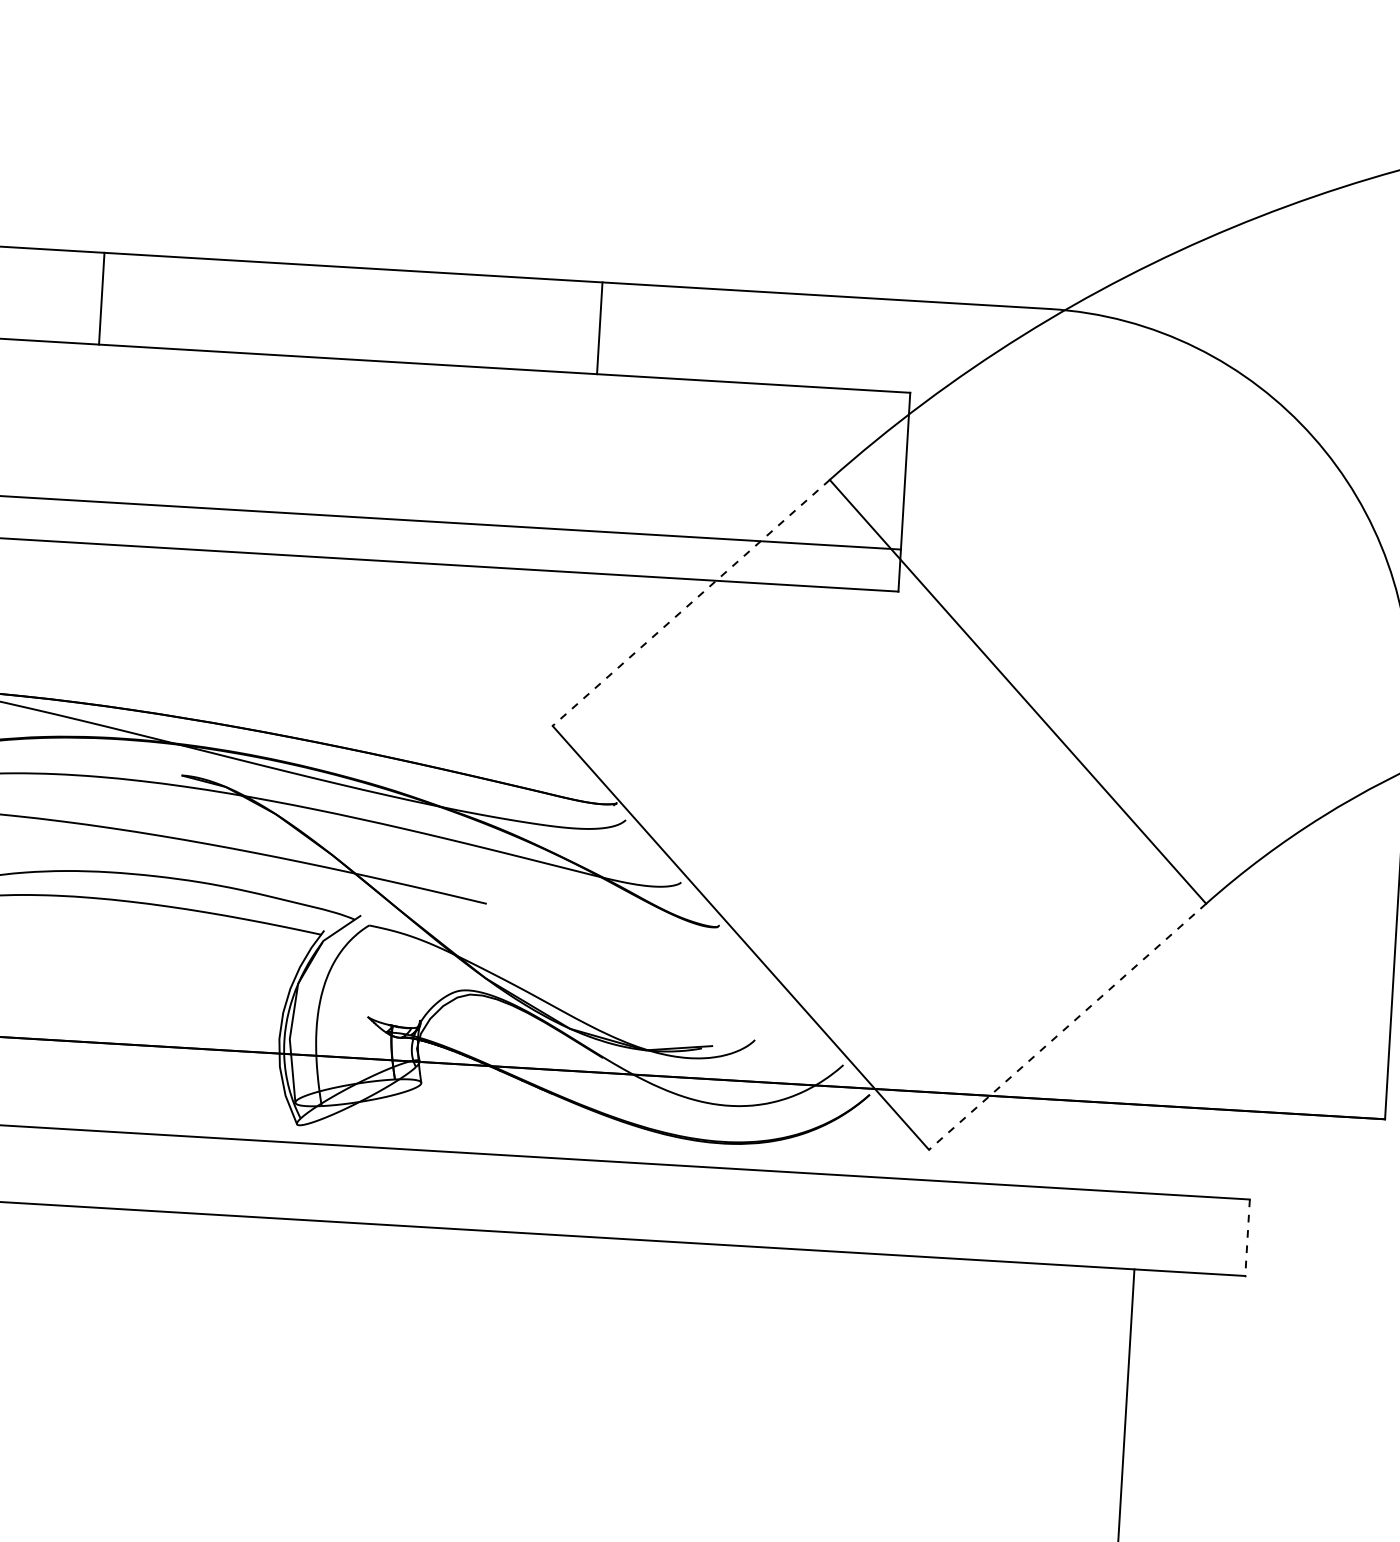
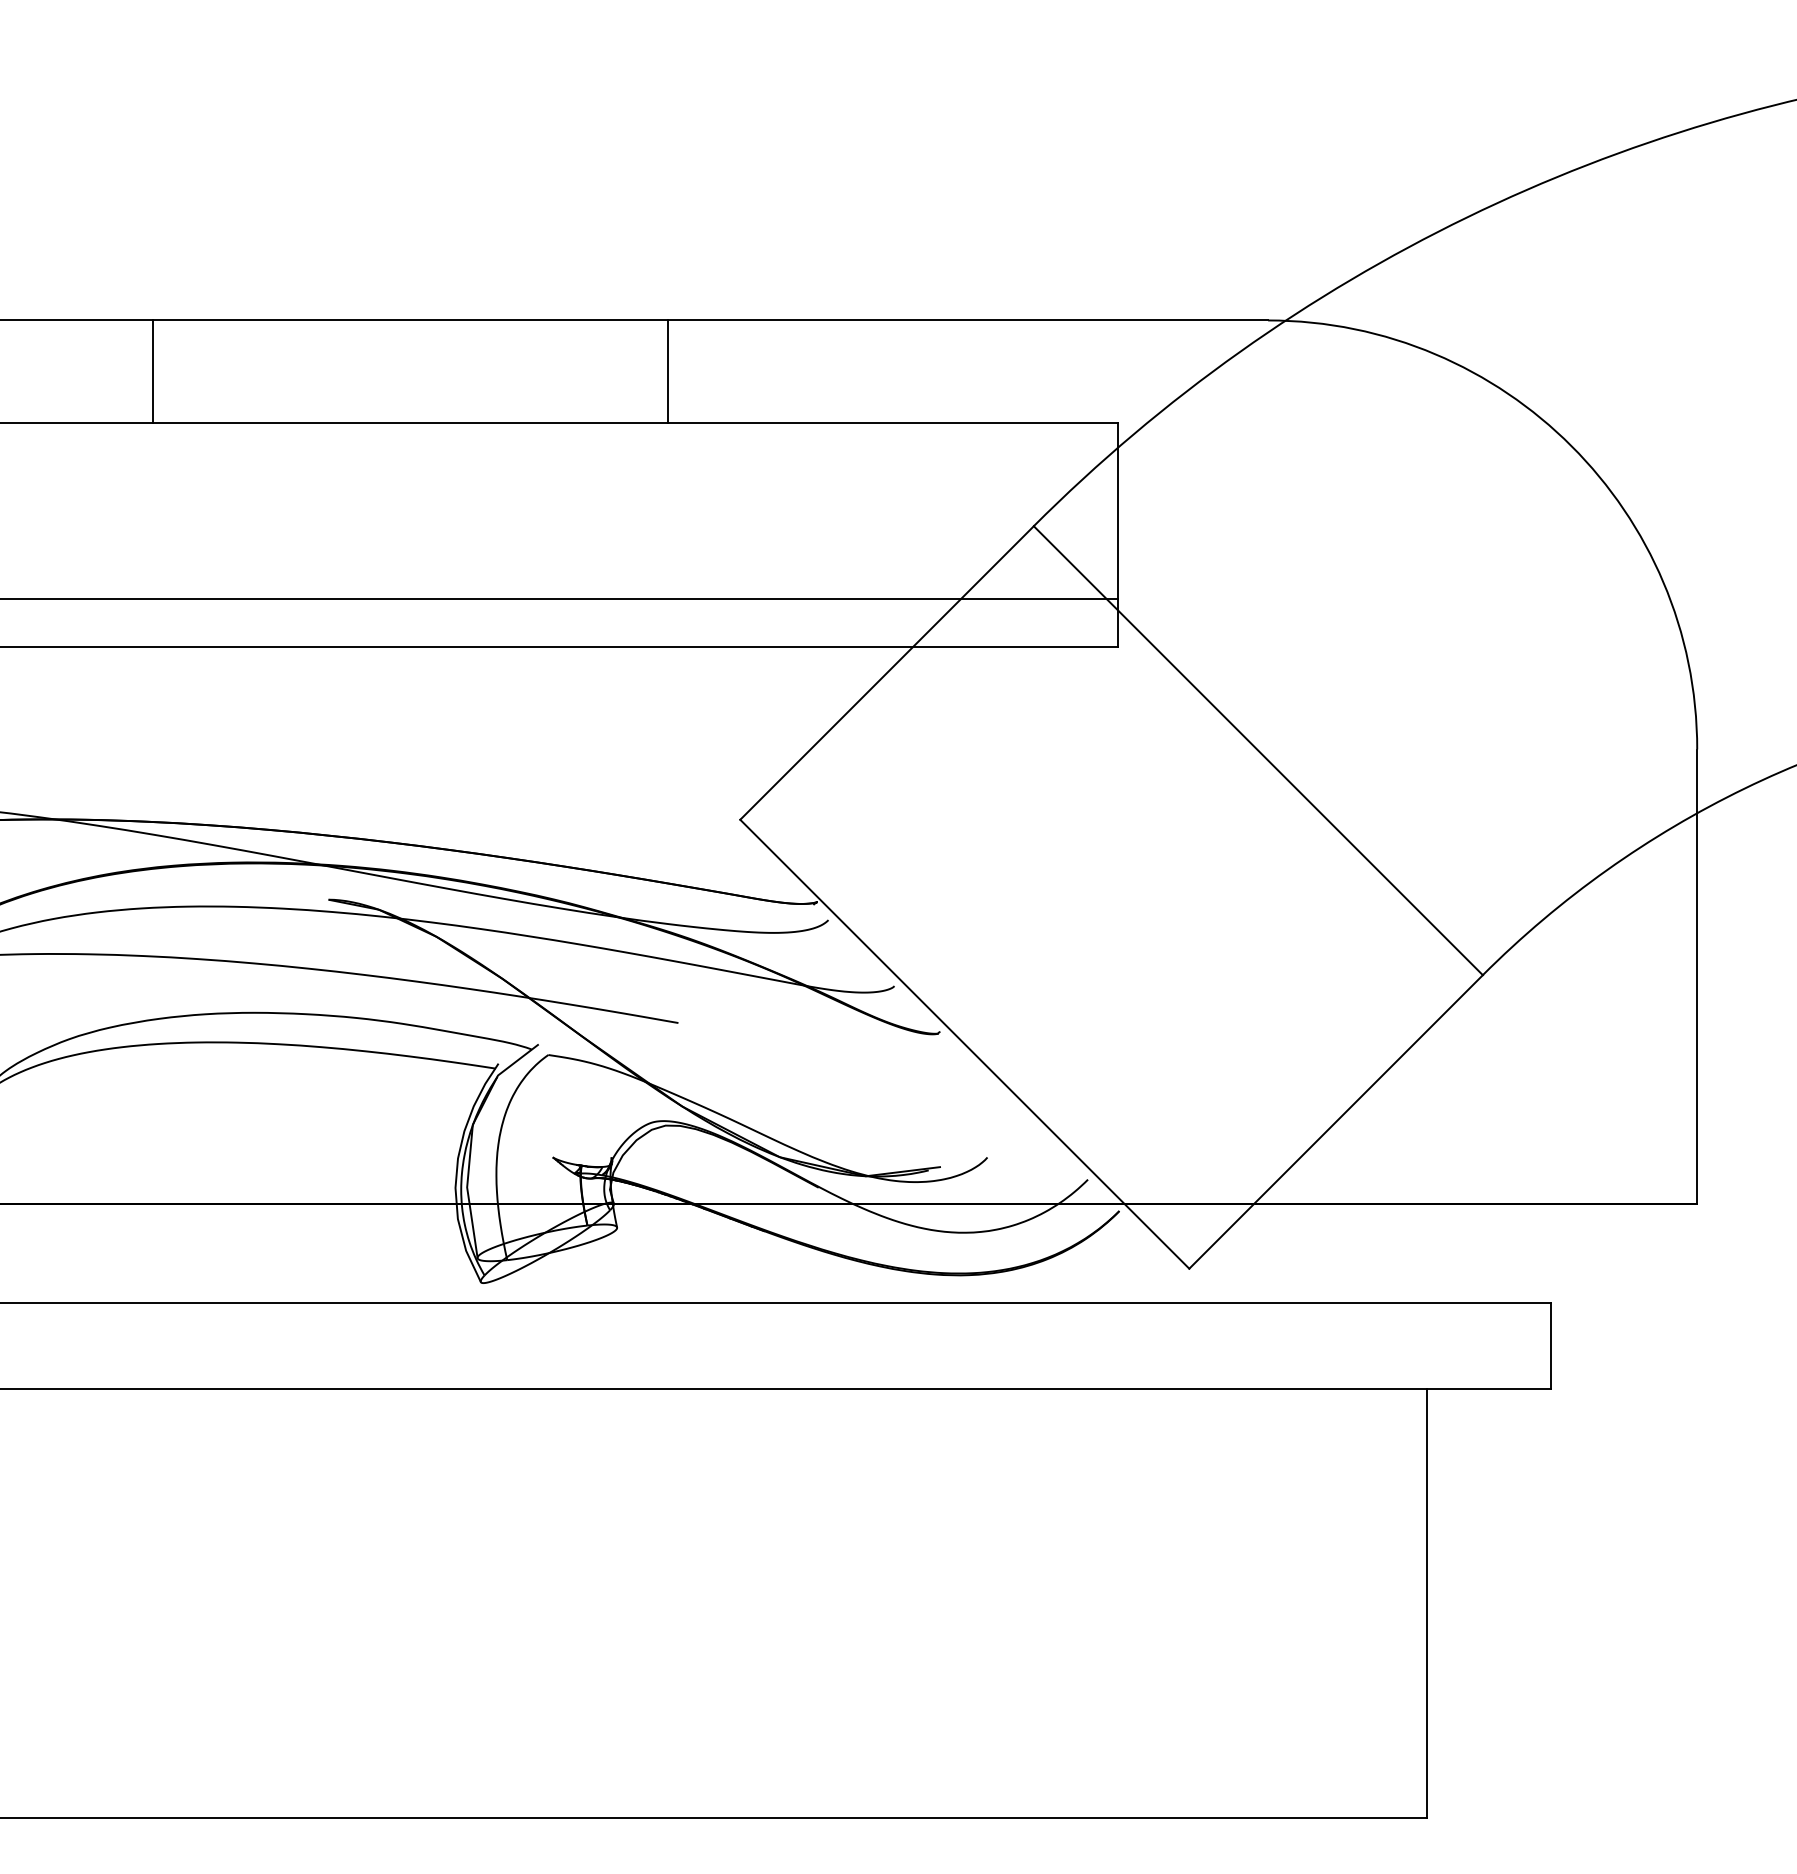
line: (101, 298) -> (152, 371), moved
line: (599, 327) -> (667, 371), moved
line: (691, 603) -> (887, 673), dashed -> solid
line: (1068, 1026) -> (1336, 1121), dashed -> solid
line: (1247, 1237) -> (1551, 1345), dashed -> solid

